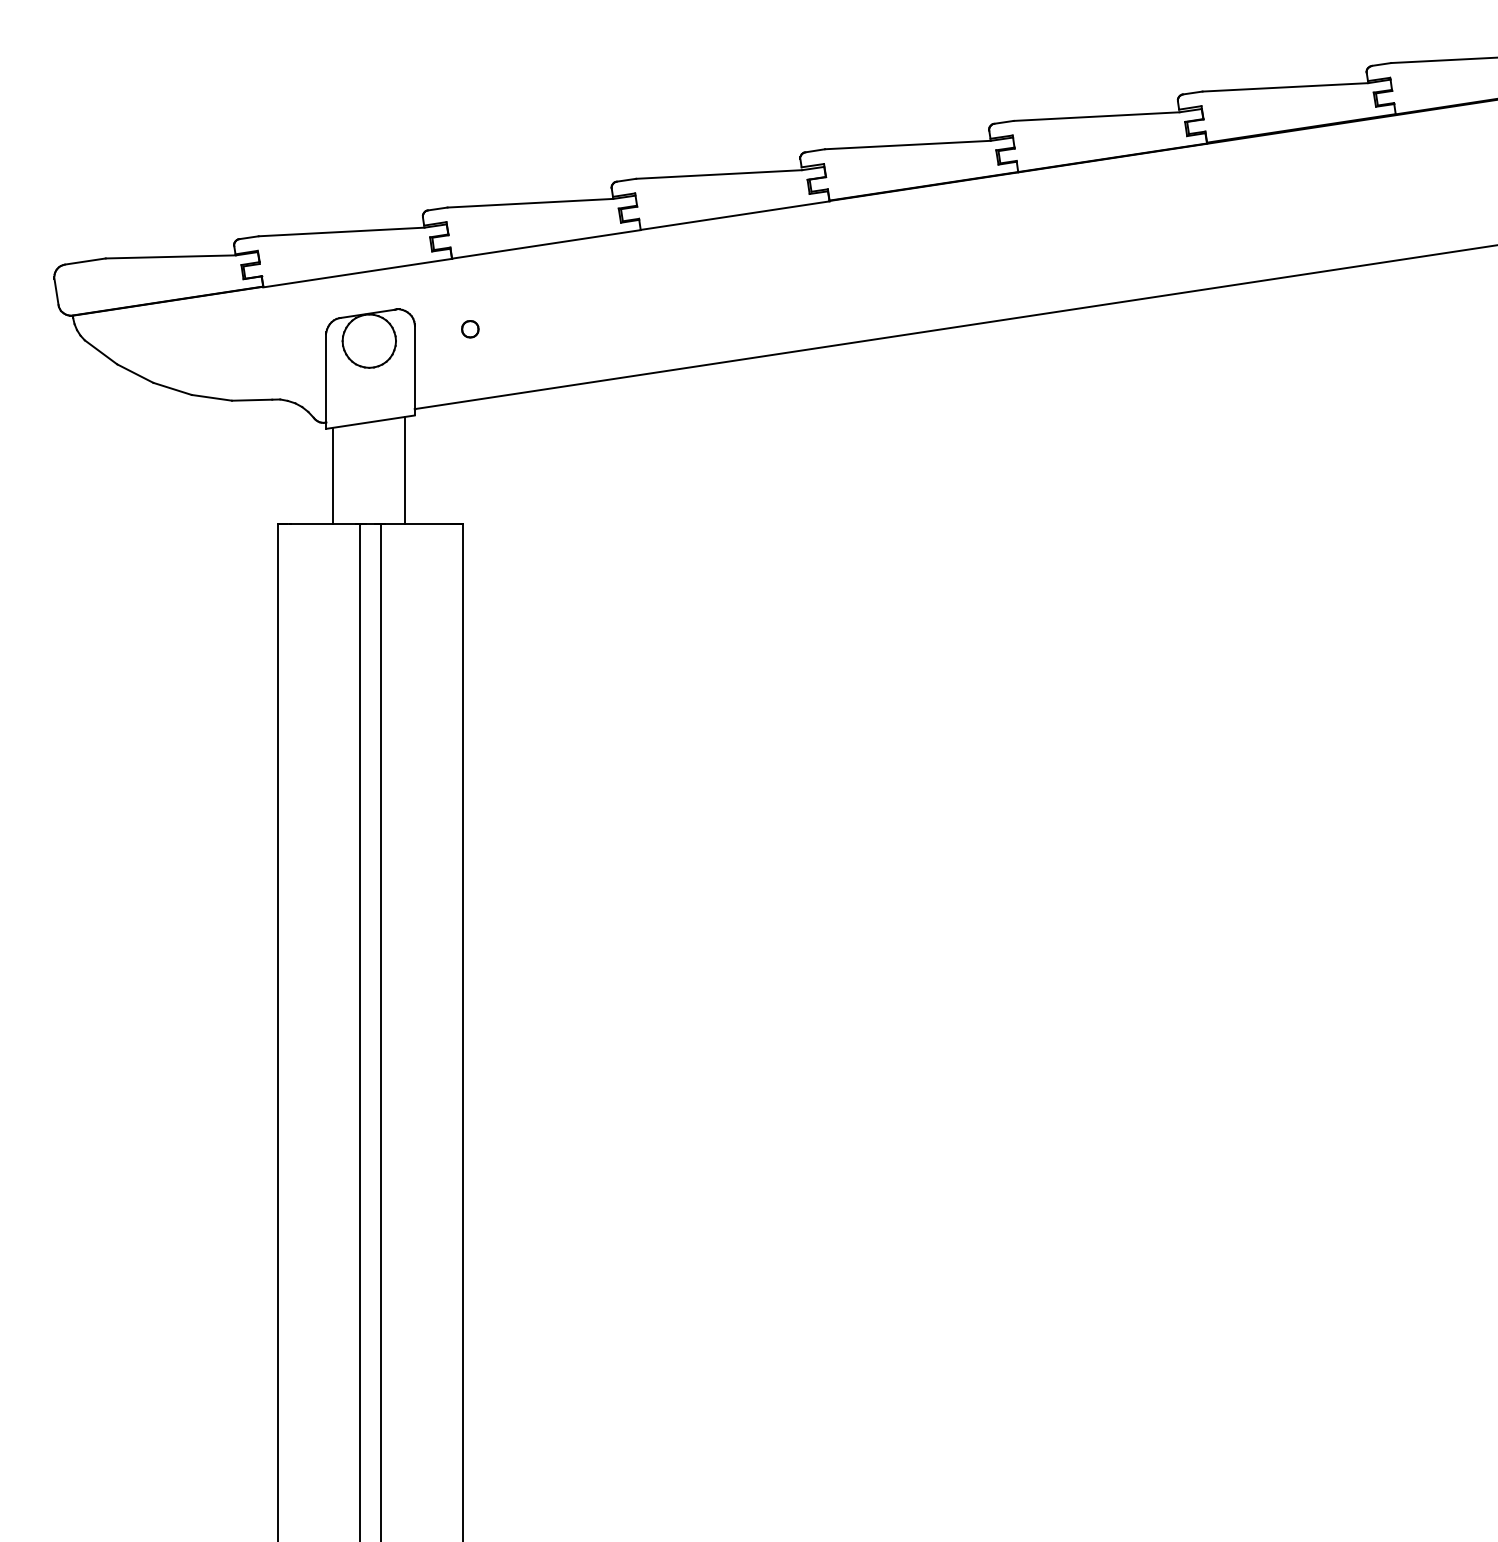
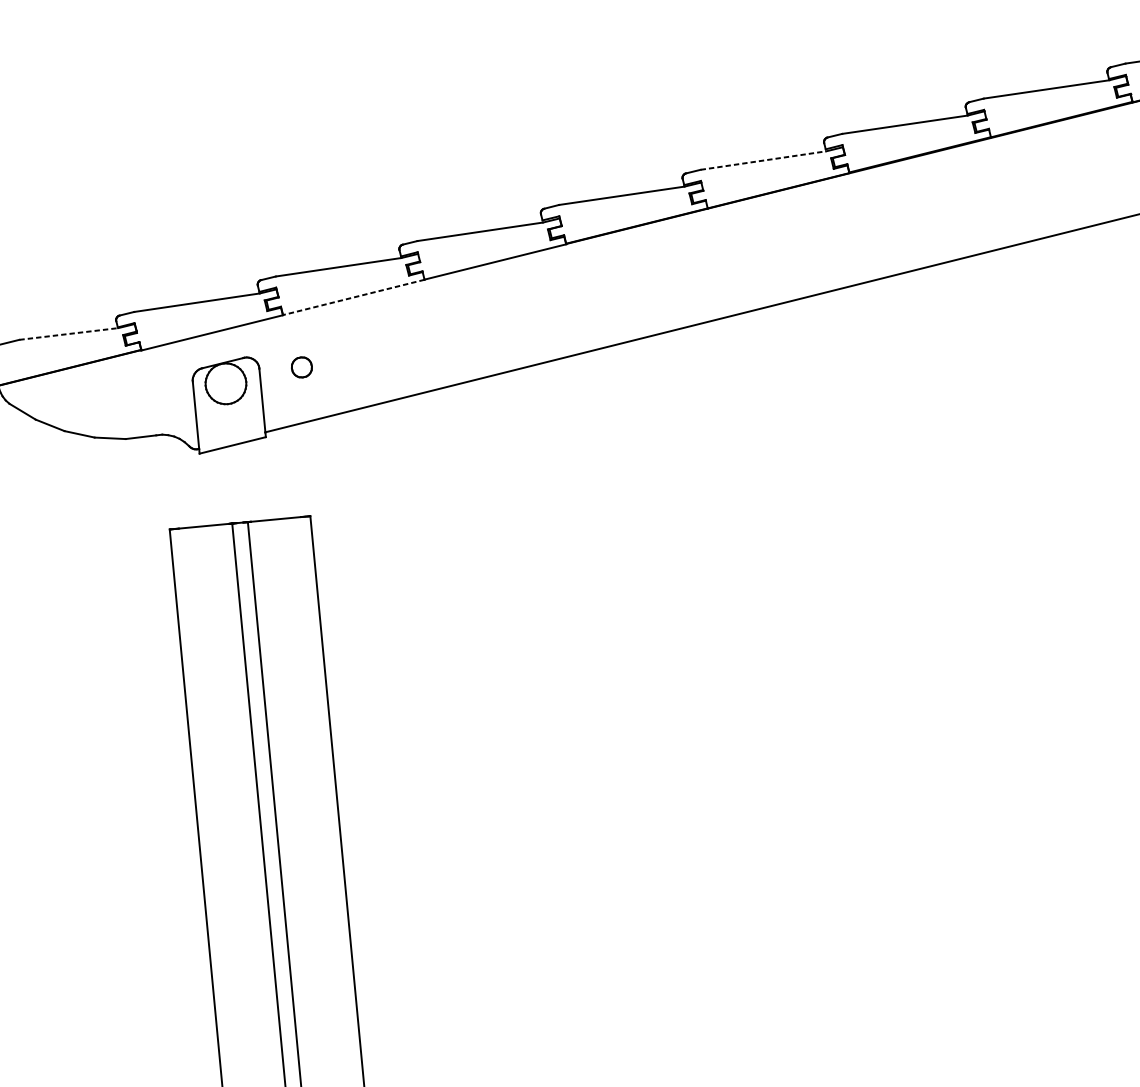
line: (1097, 116) -> (764, 160), solid -> dashed
line: (545, 244) -> (353, 297), solid -> dashed
line: (171, 256) -> (69, 333), solid -> dashed
part: (470, 329) -> (302, 367), size x1.6
line: (404, 470) -> (262, 479), removed
line: (333, 475) -> (208, 488), removed

